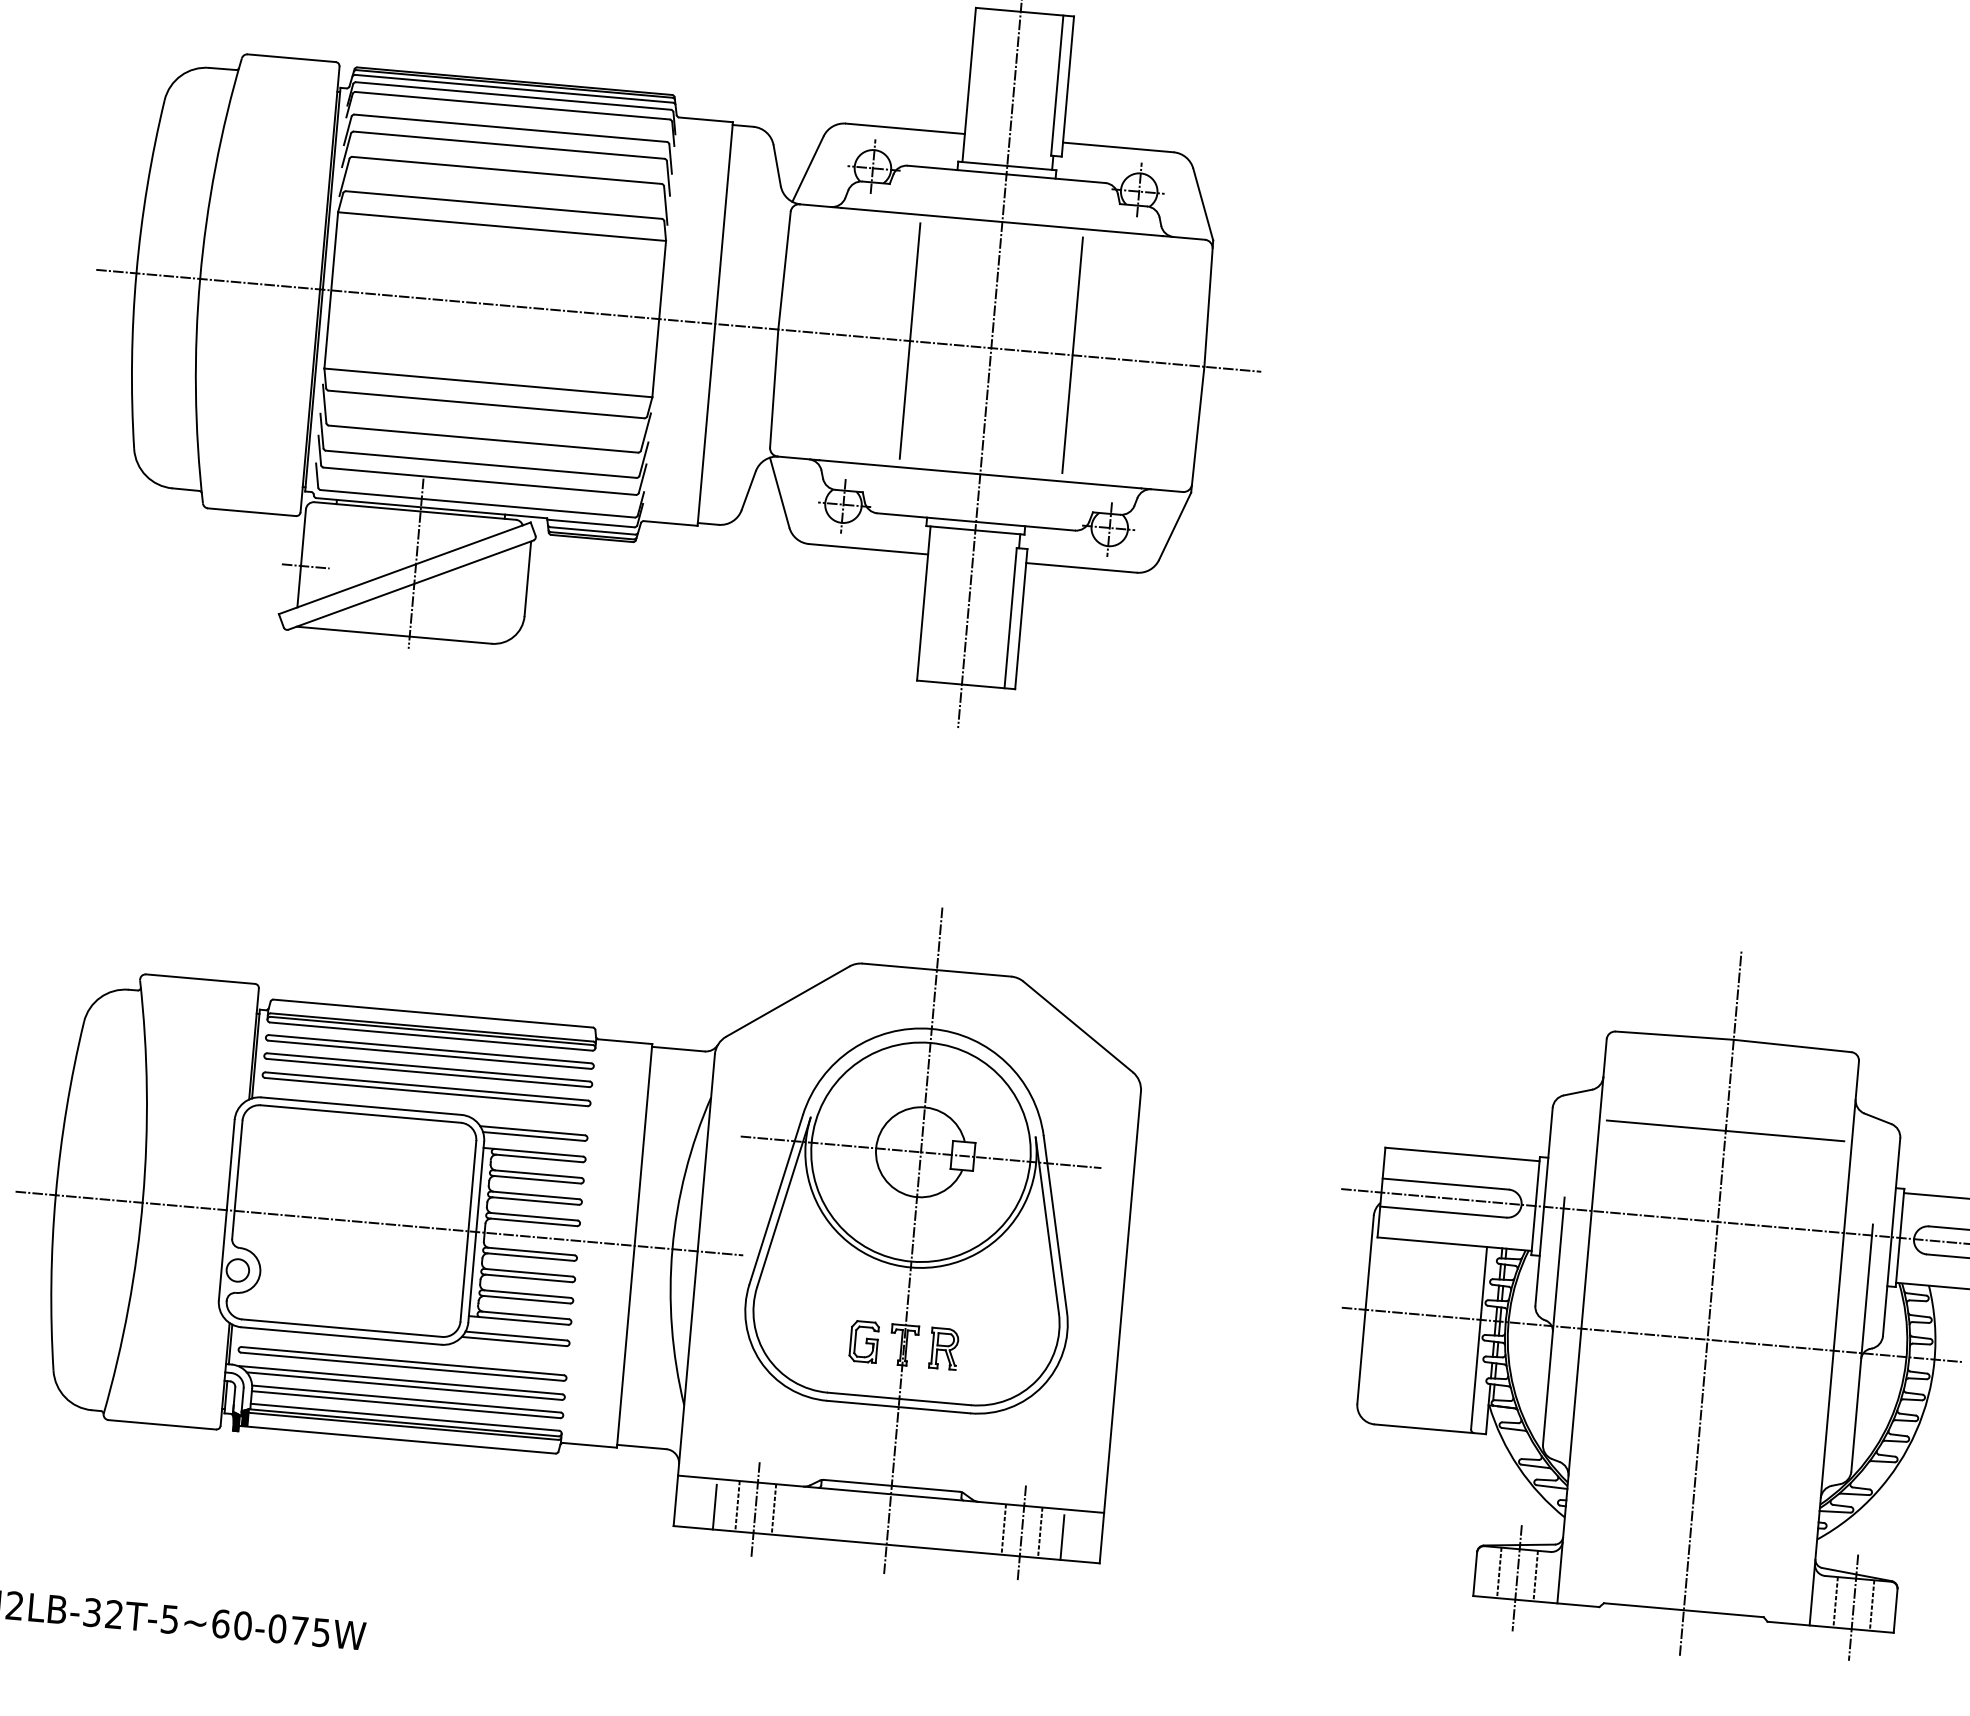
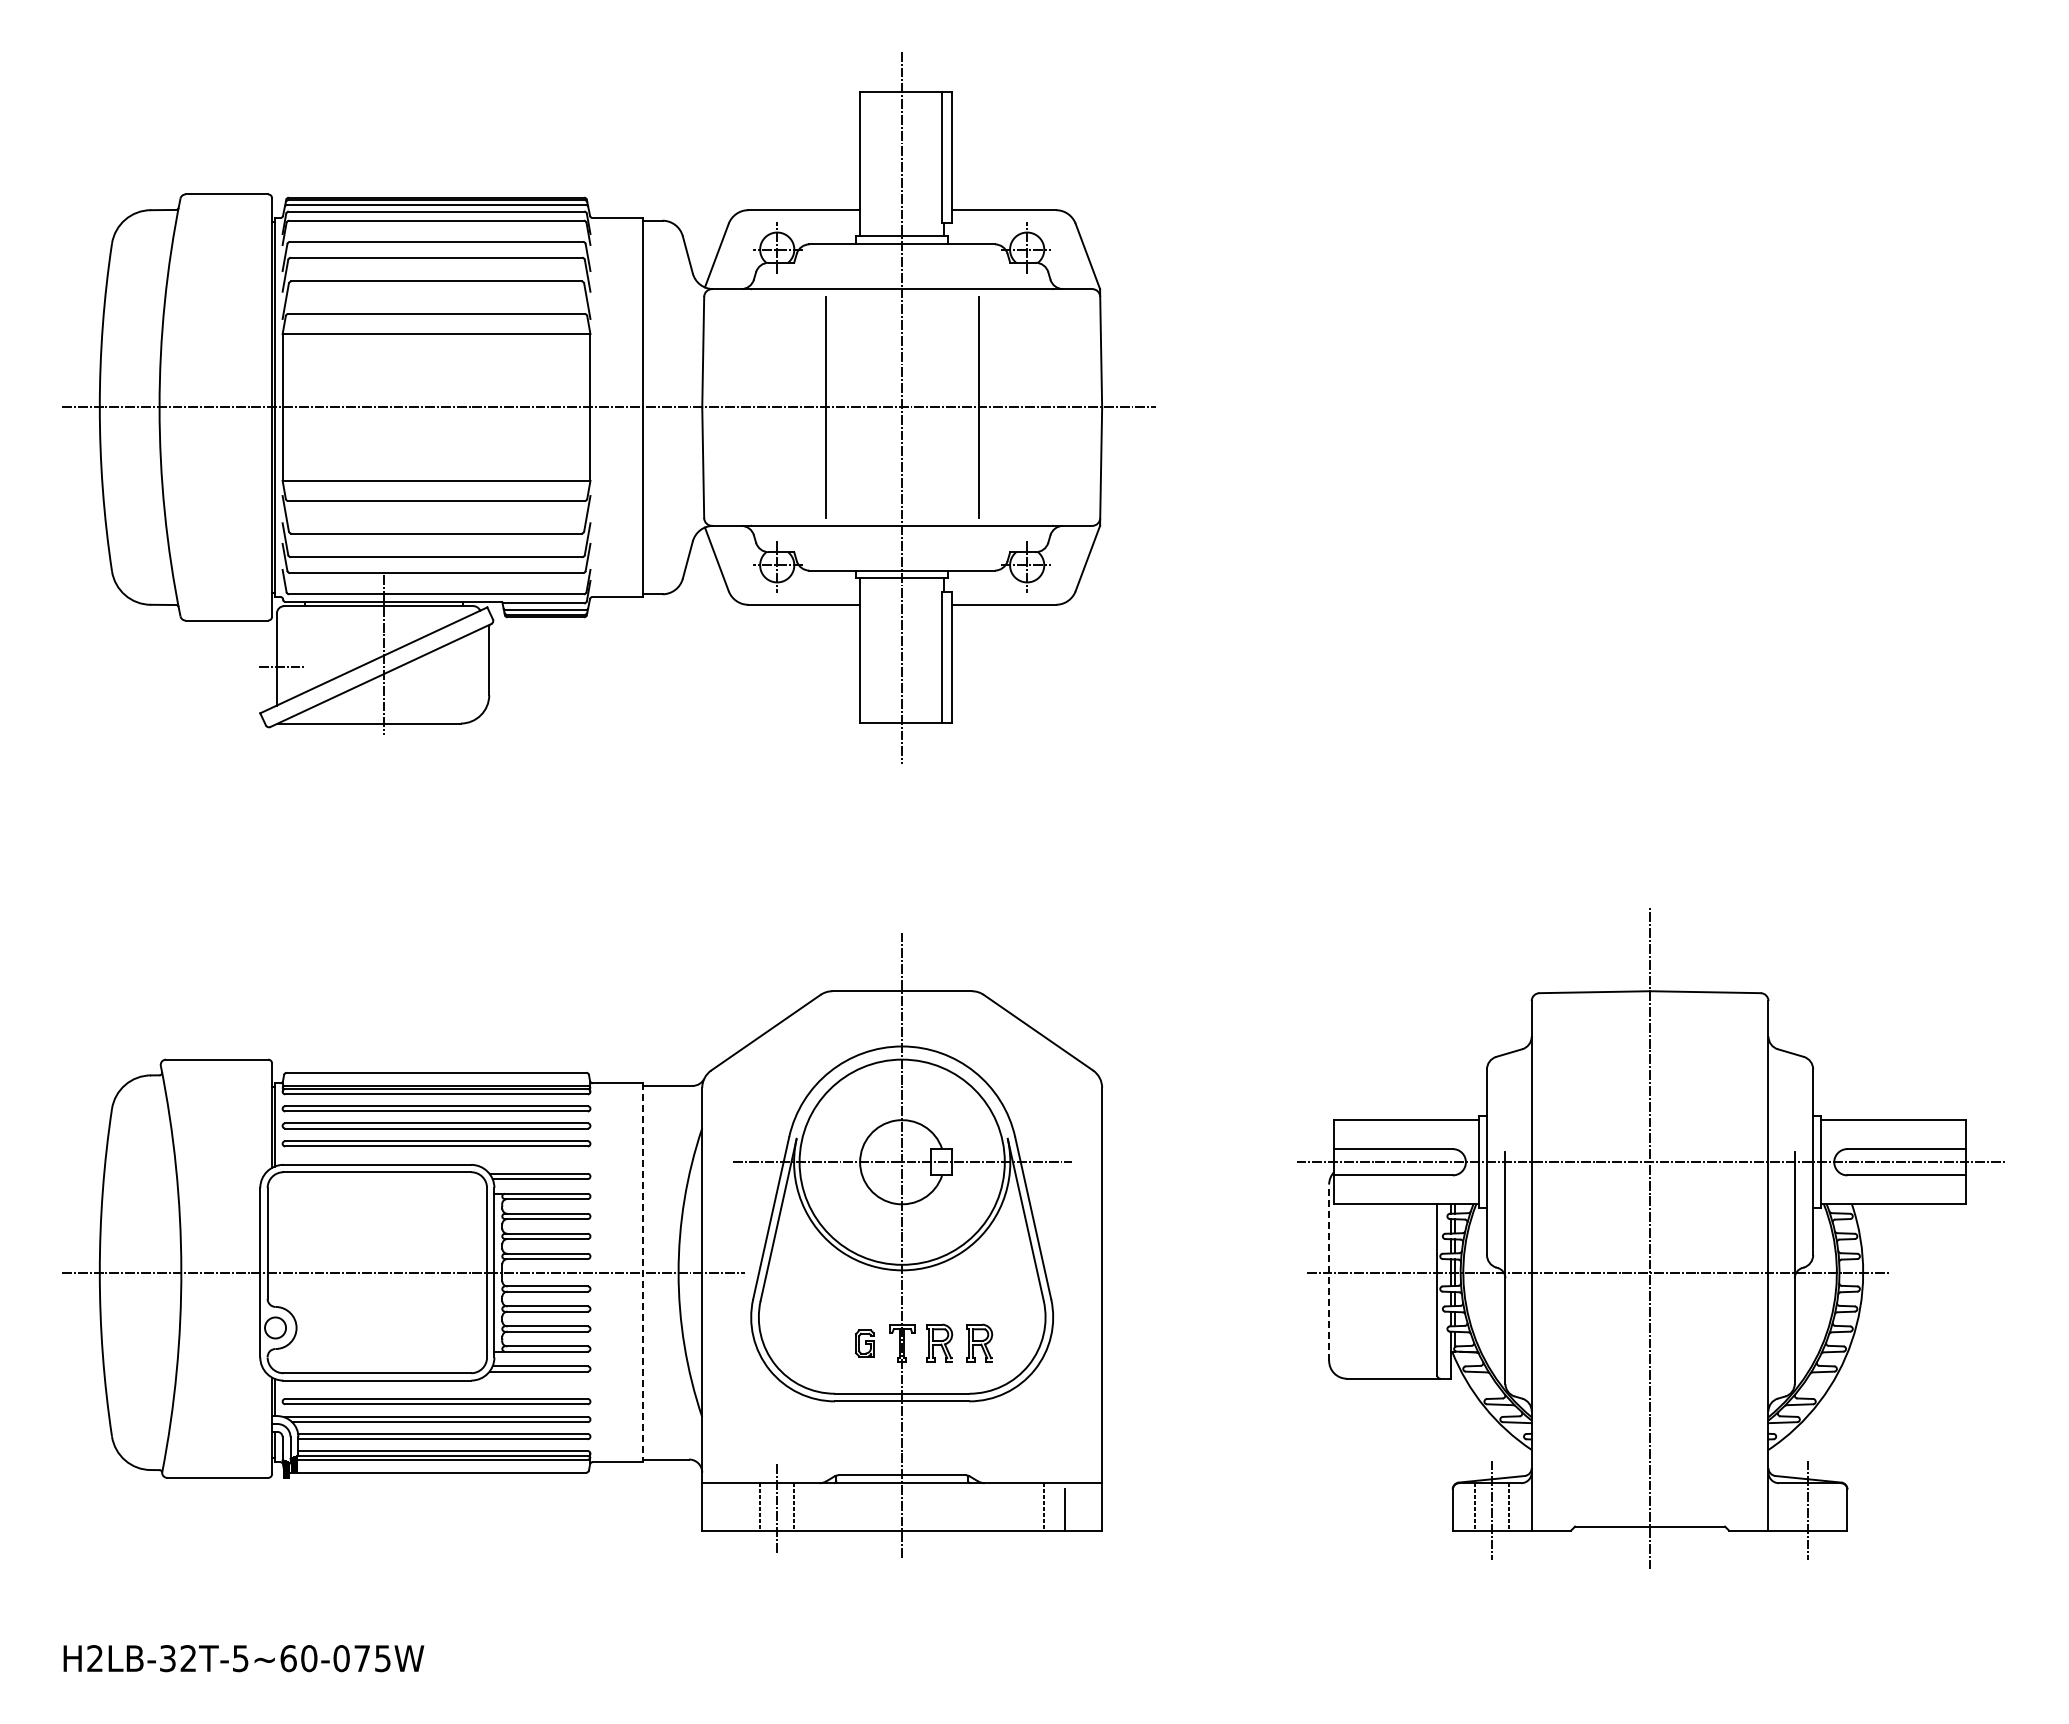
line: (1725, 1130) -> (1649, 1076), removed
line: (635, 1246) -> (643, 1273), solid -> dashed
line: (1365, 1309) -> (1329, 1272), solid -> dashed
part: (863, 1341) -> (864, 1343), size x0.7
part: (986, 1351) -> (979, 1342), added
line: (715, 1507) -> (739, 1509), removed
line: (1004, 1529) -> (1010, 1506), removed
line: (1022, 1532) -> (1027, 1508), removed
line: (1835, 1601) -> (1790, 1506), removed
line: (1872, 1605) -> (1825, 1506), removed

